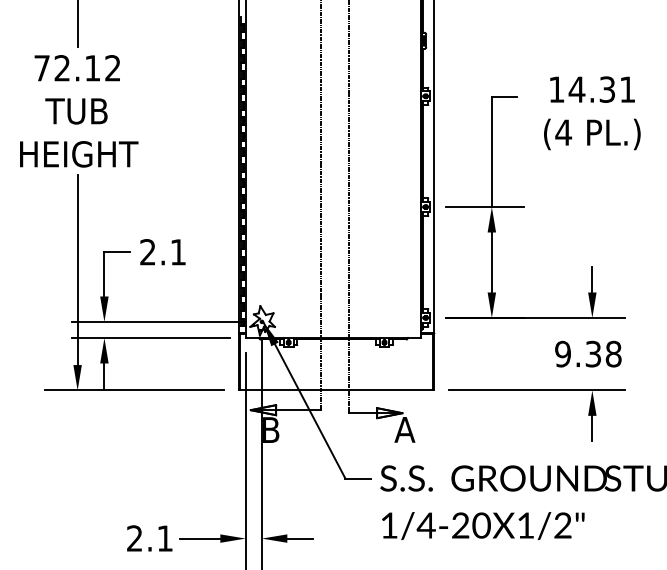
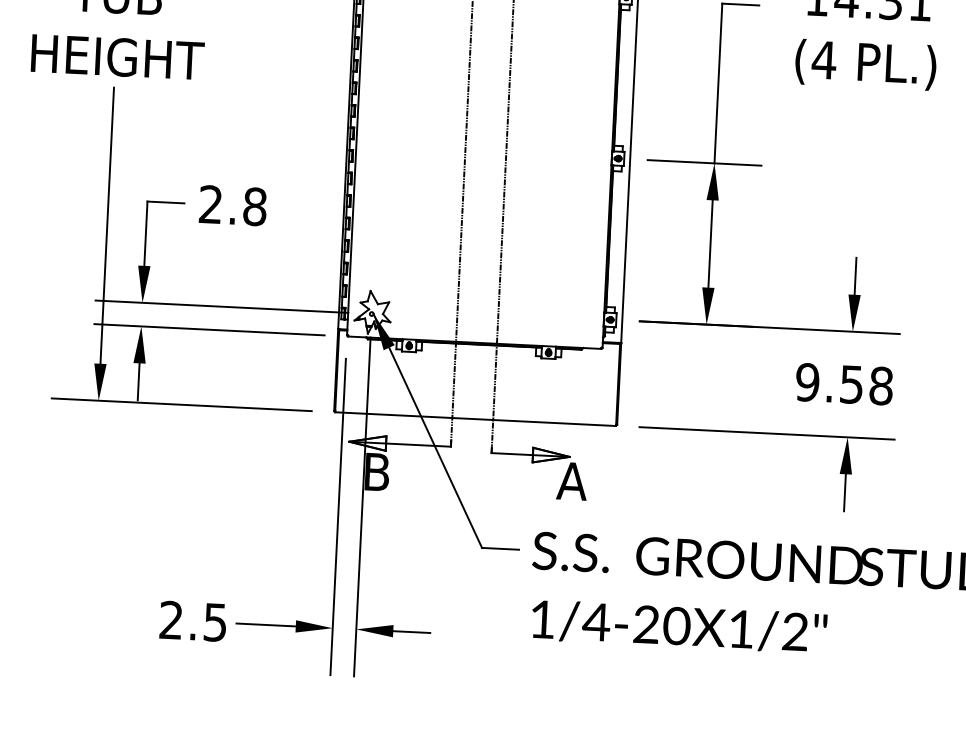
text: (178, 252) -> (255, 207), 2.1 -> 2.8
text: (593, 353) -> (851, 383), 9.38 -> 9.58
text: (164, 538) -> (214, 622), 2.1 -> 2.5

